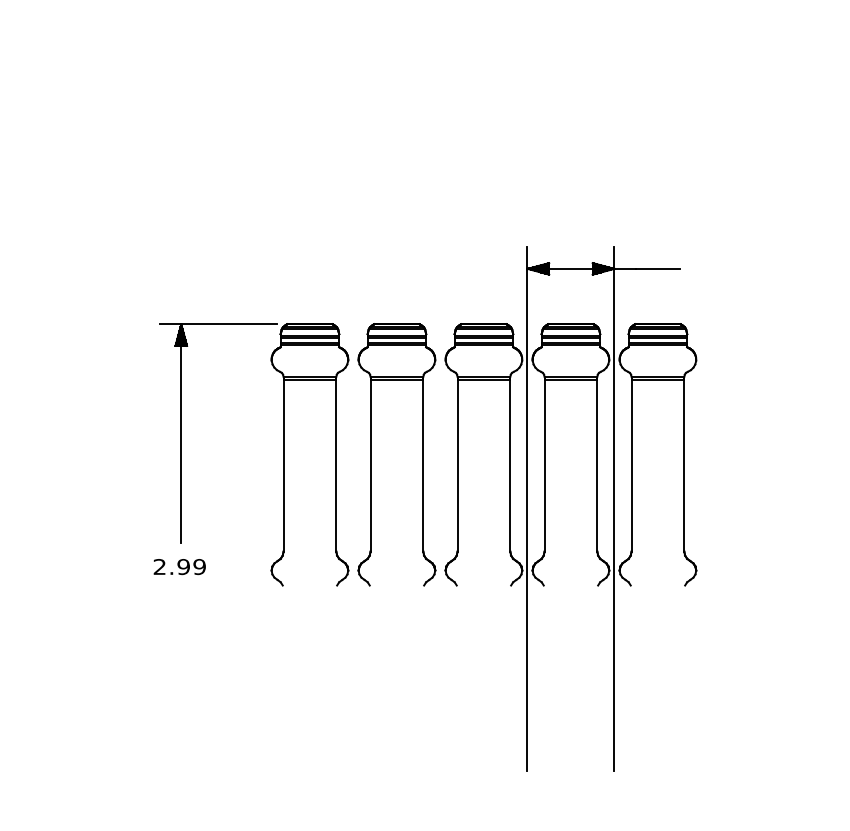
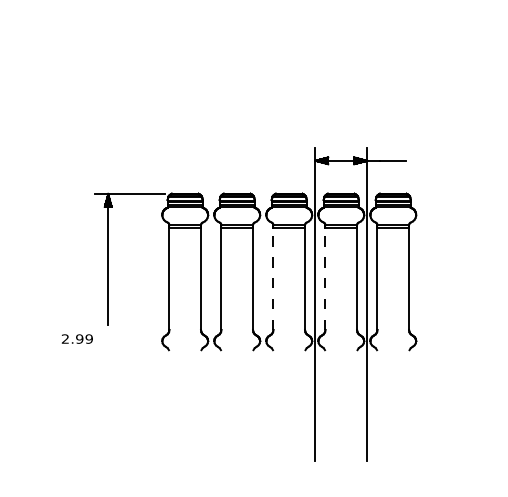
line: (457, 465) -> (273, 278), solid -> dashed
line: (544, 465) -> (325, 278), solid -> dashed
text: (178, 566) -> (76, 338), moved

